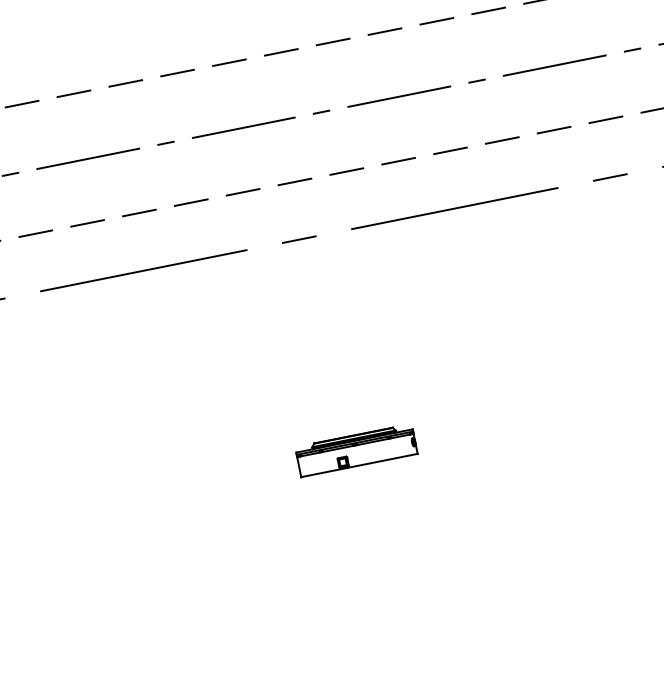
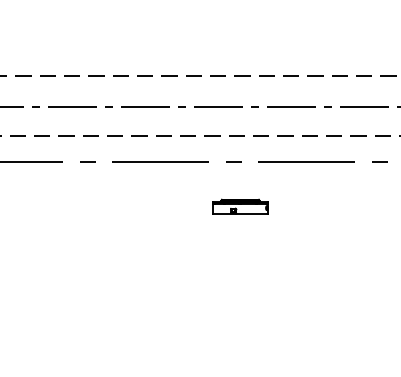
part: (356, 449) -> (240, 206), moved

